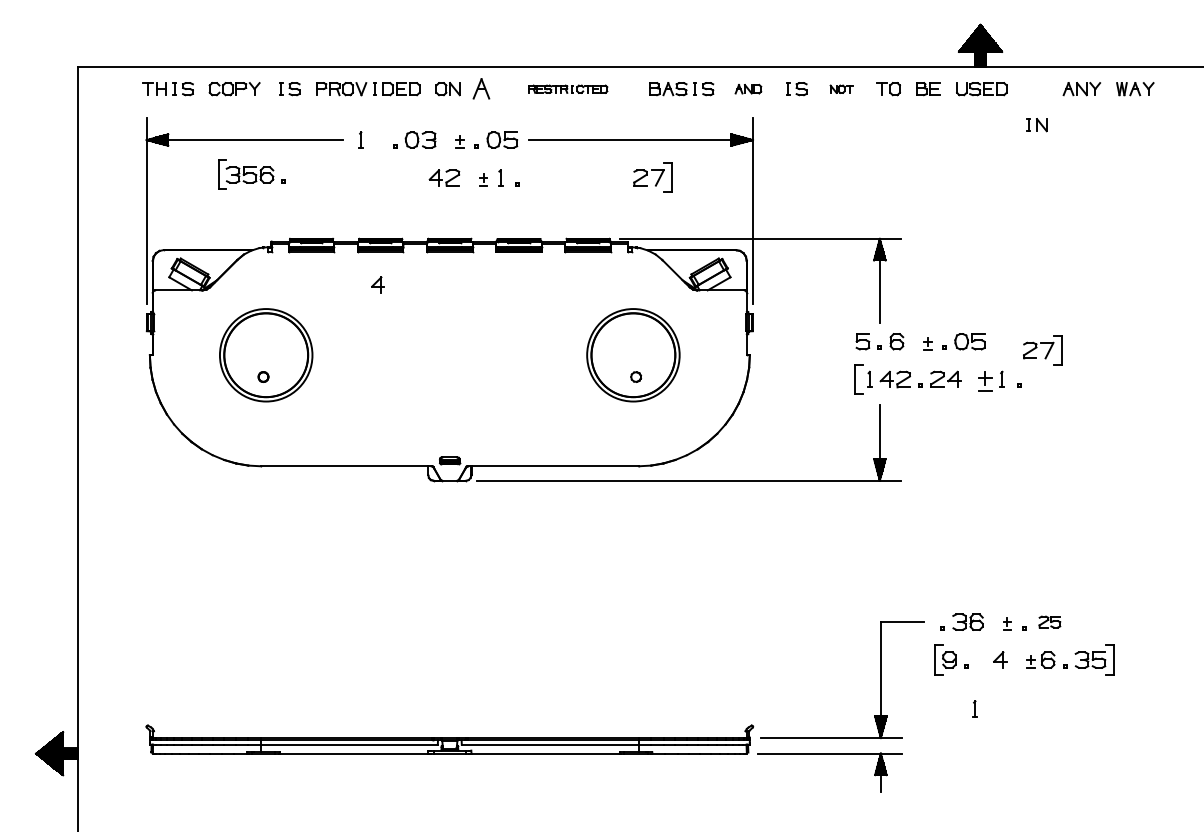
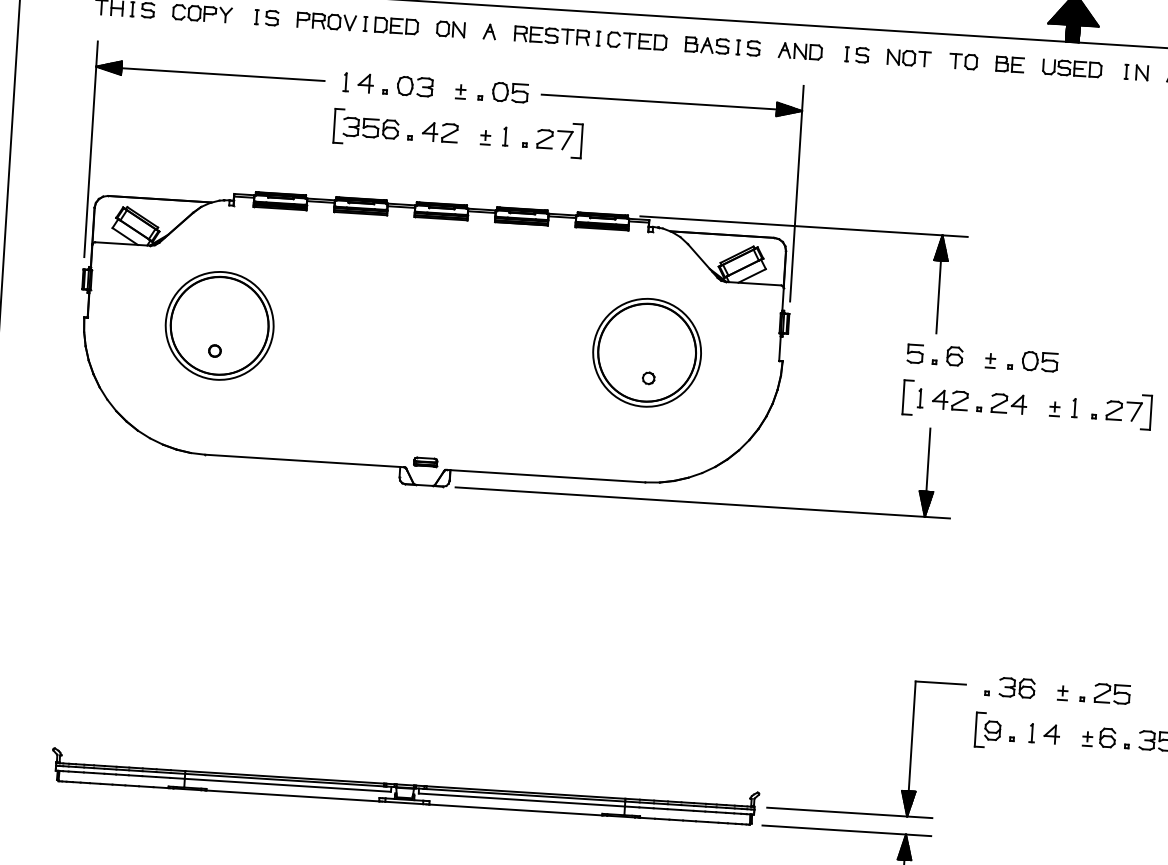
part: (481, 89) -> (489, 32), size x0.62
part: (568, 89) -> (591, 38), size x1.67
part: (748, 89) -> (800, 51), size x1.43
part: (841, 89) -> (908, 58), size x1.67
part: (1036, 125) -> (1135, 72), moved
part: (251, 174) -> (372, 127), moved
part: (652, 177) -> (558, 139), moved
part: (377, 284) -> (365, 82), moved
part: (1042, 350) -> (1128, 411), moved
part: (984, 381) -> (1053, 409), size x0.62
part: (1049, 621) -> (1112, 693), size x1.43
part: (974, 708) -> (1031, 732), moved

